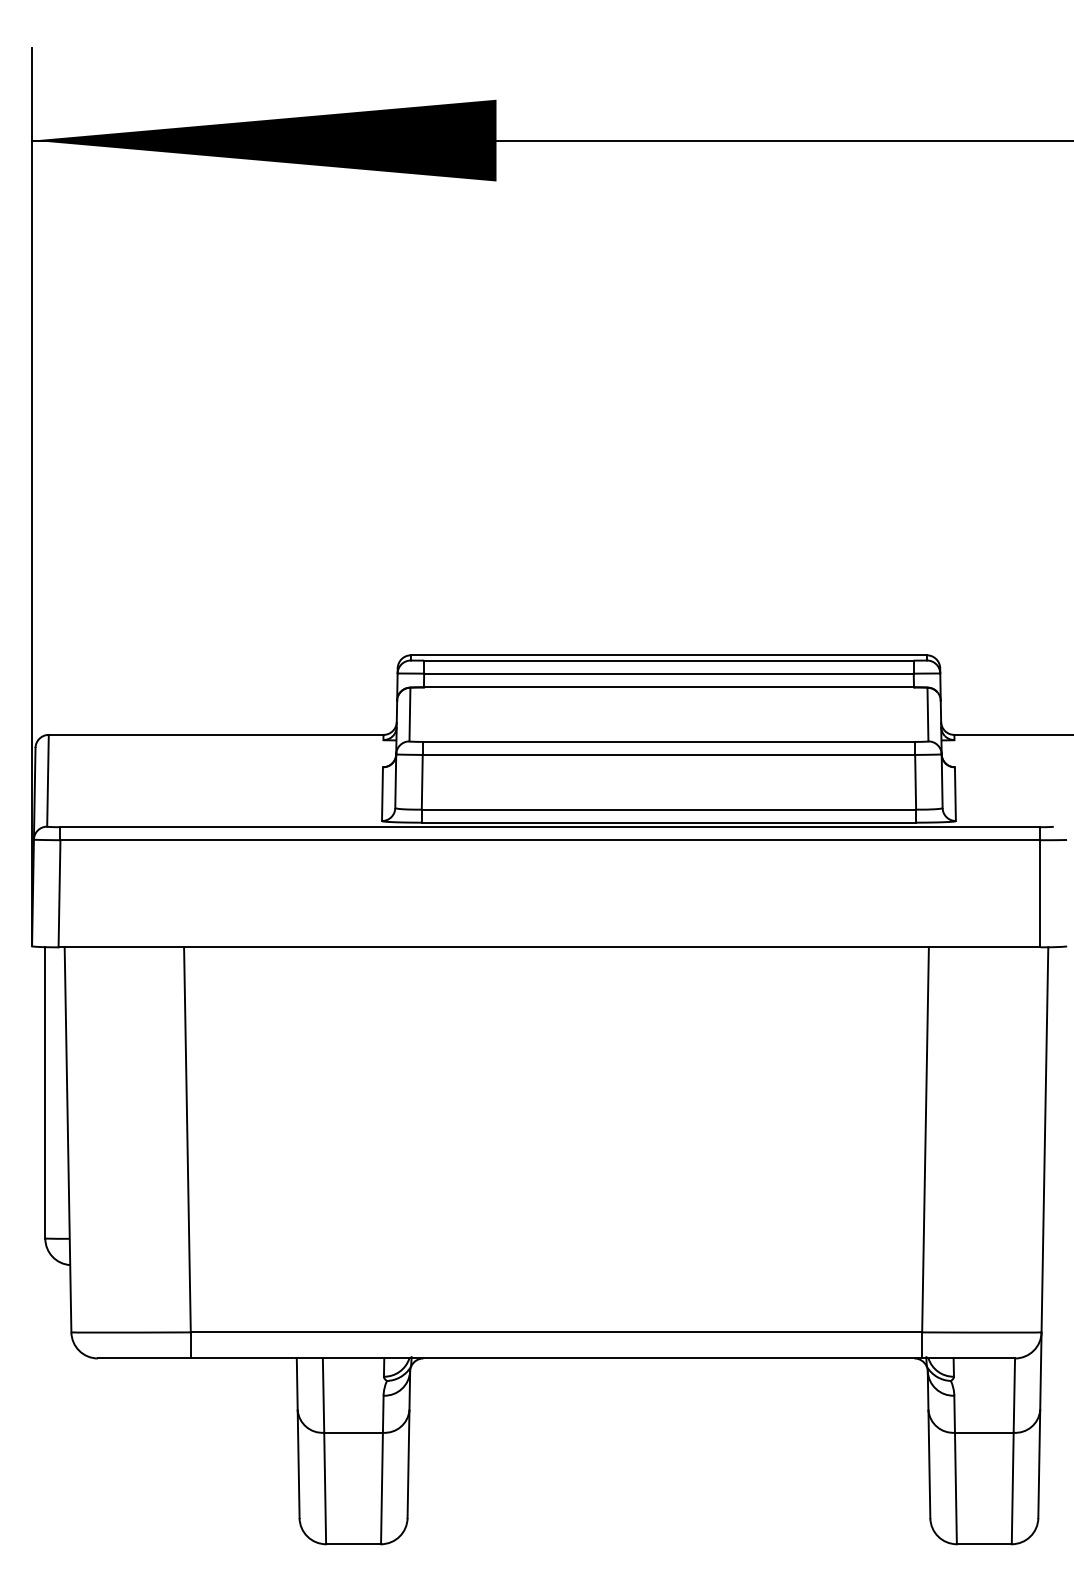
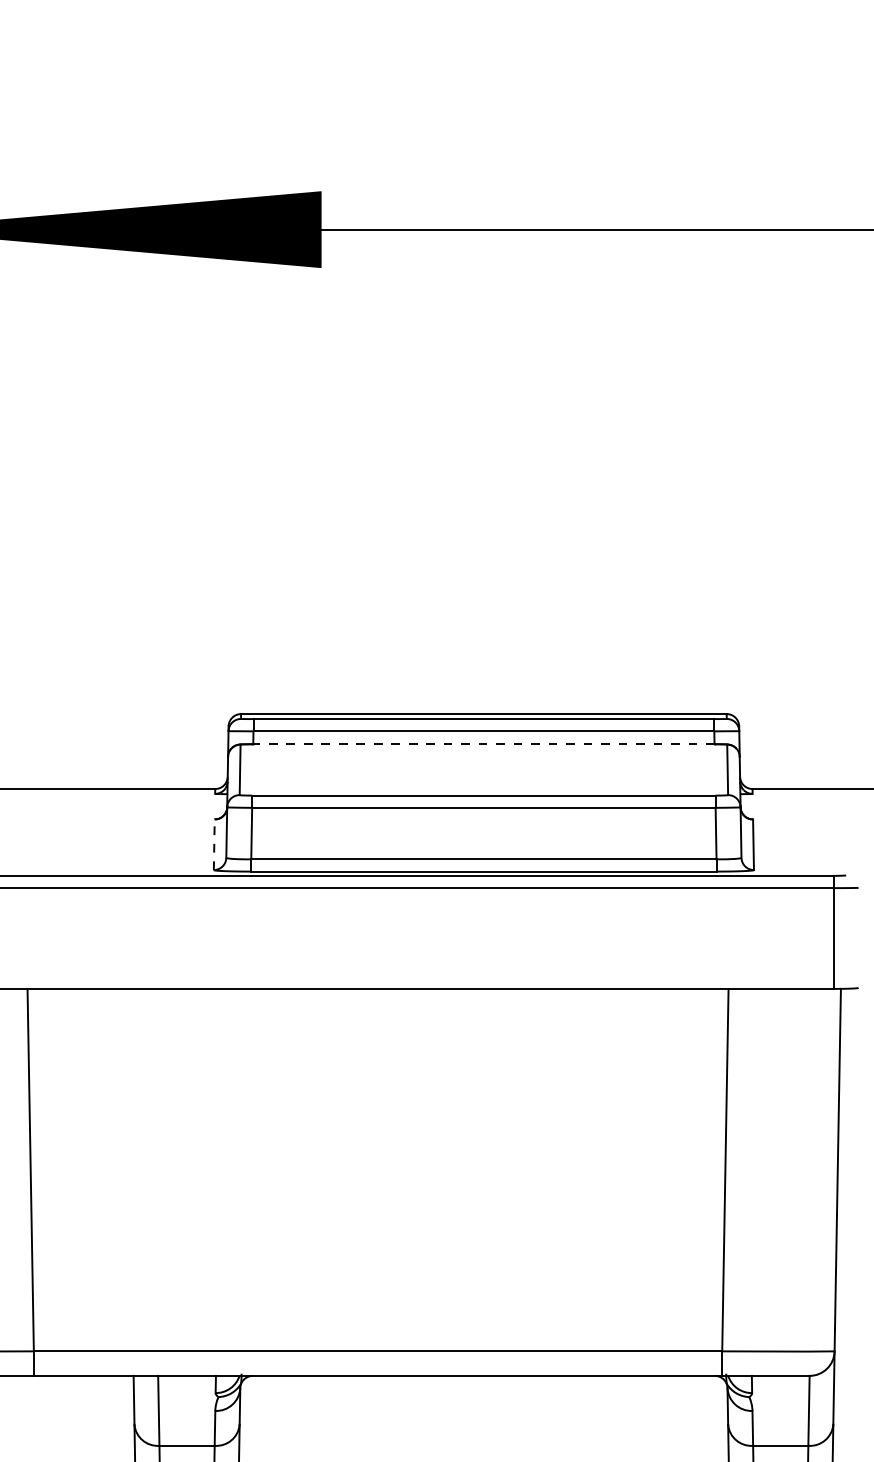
line: (668, 687) -> (483, 744), solid -> dashed
line: (382, 794) -> (214, 845), solid -> dashed

